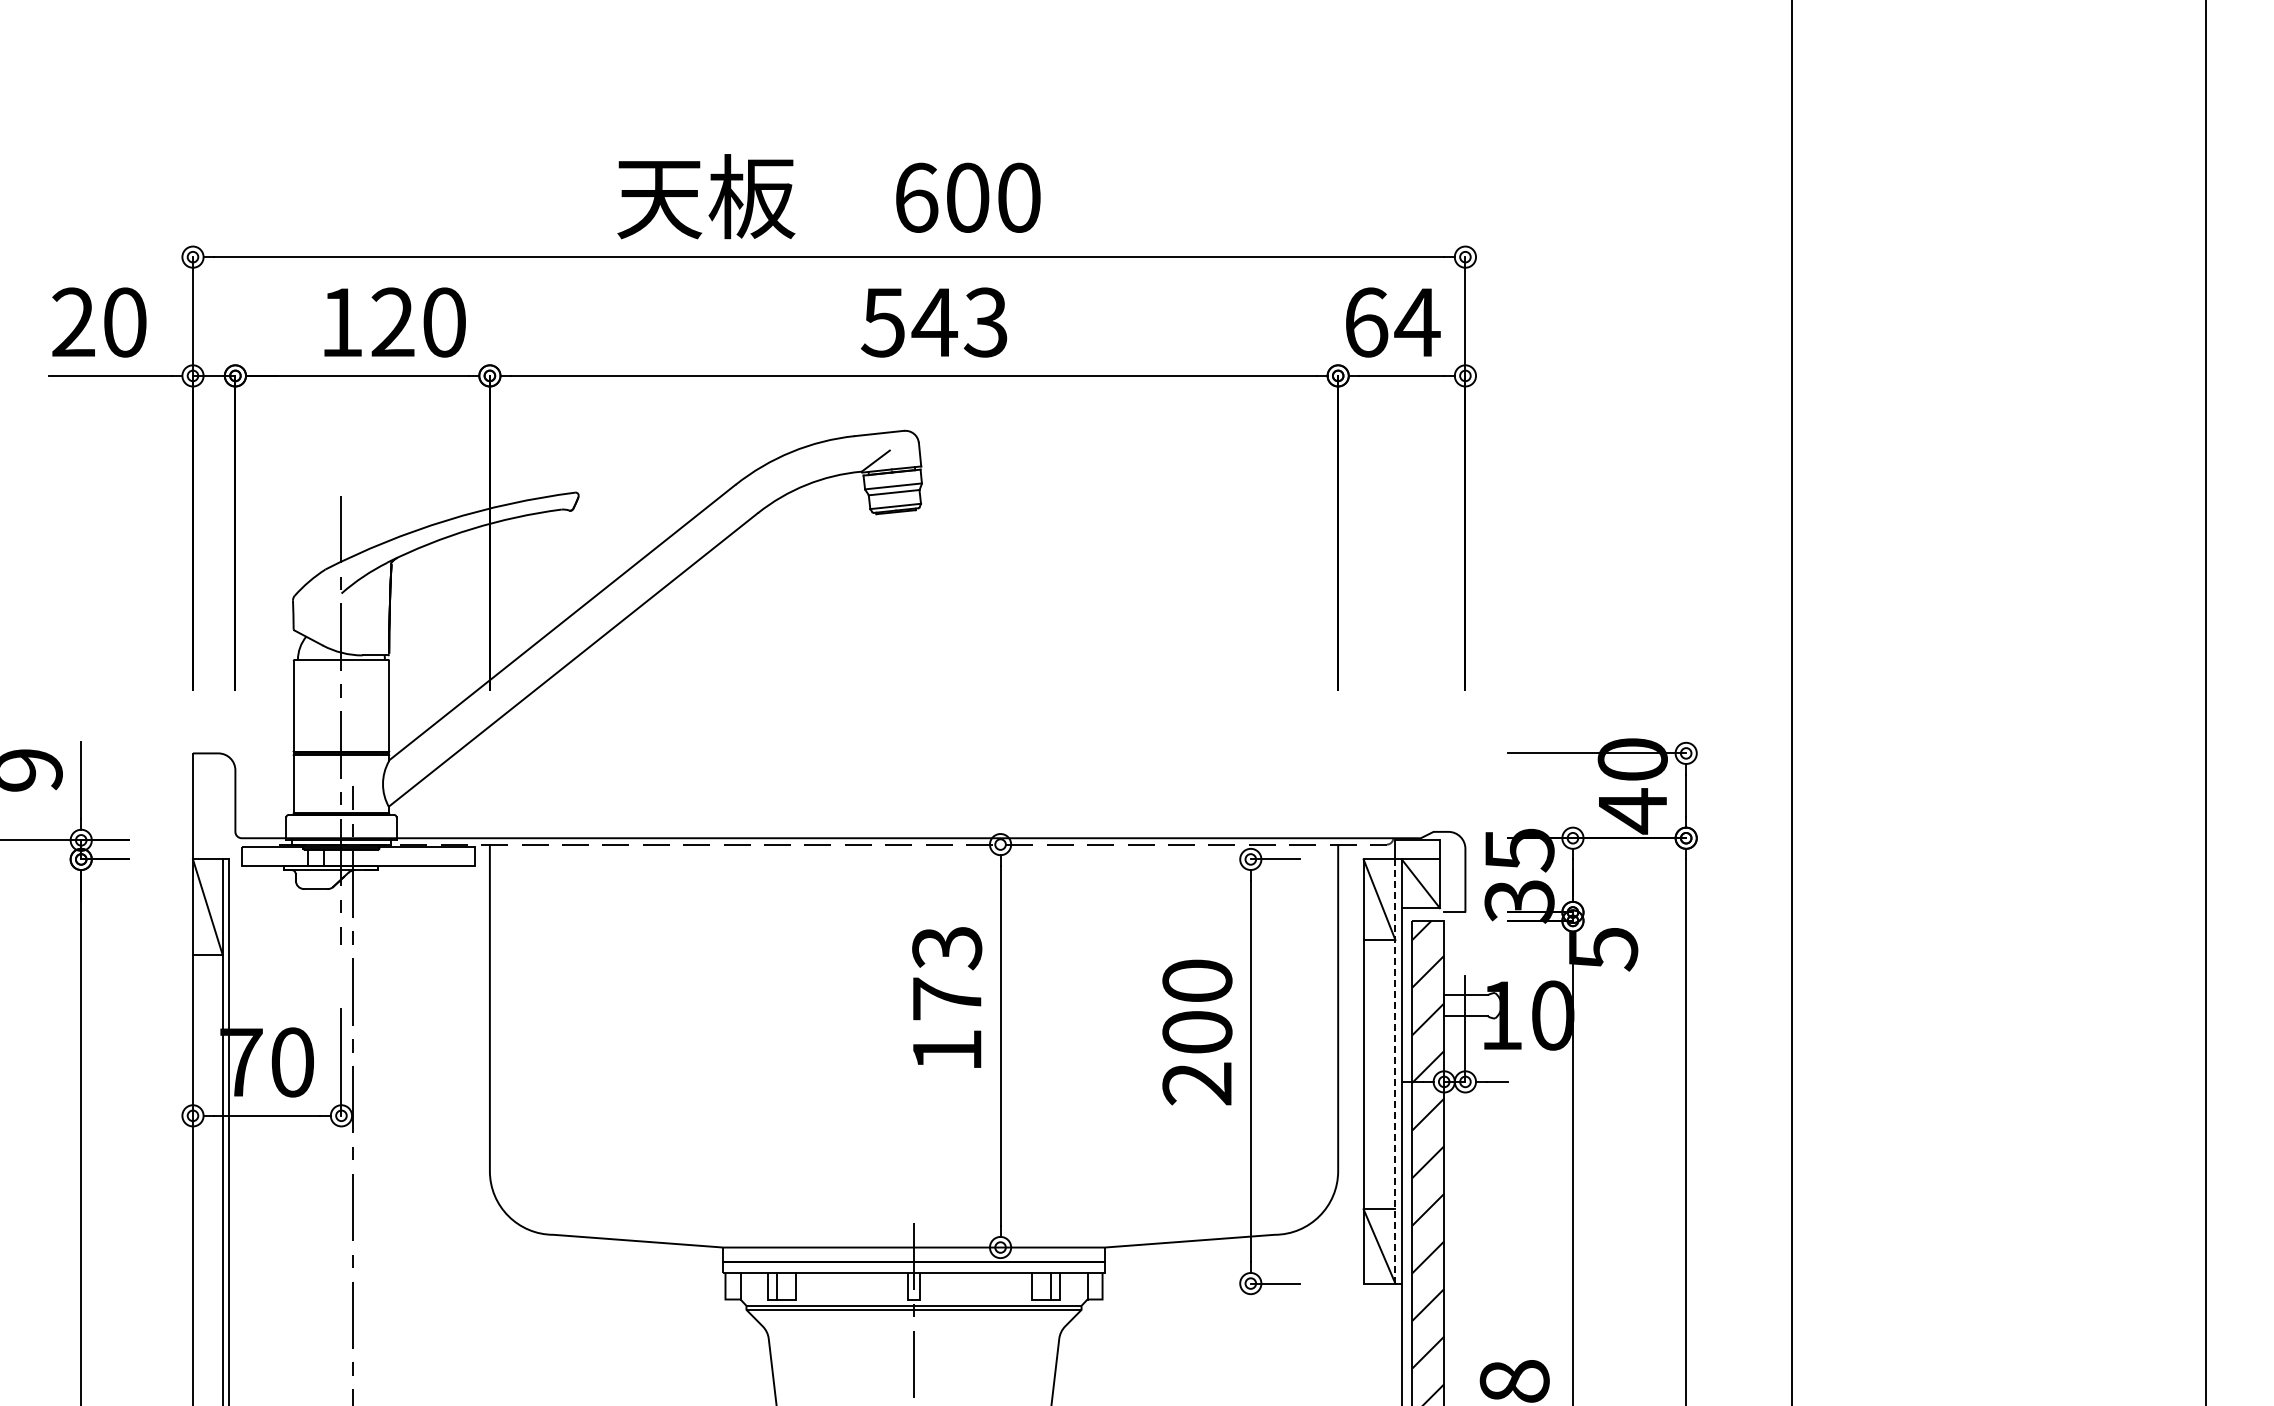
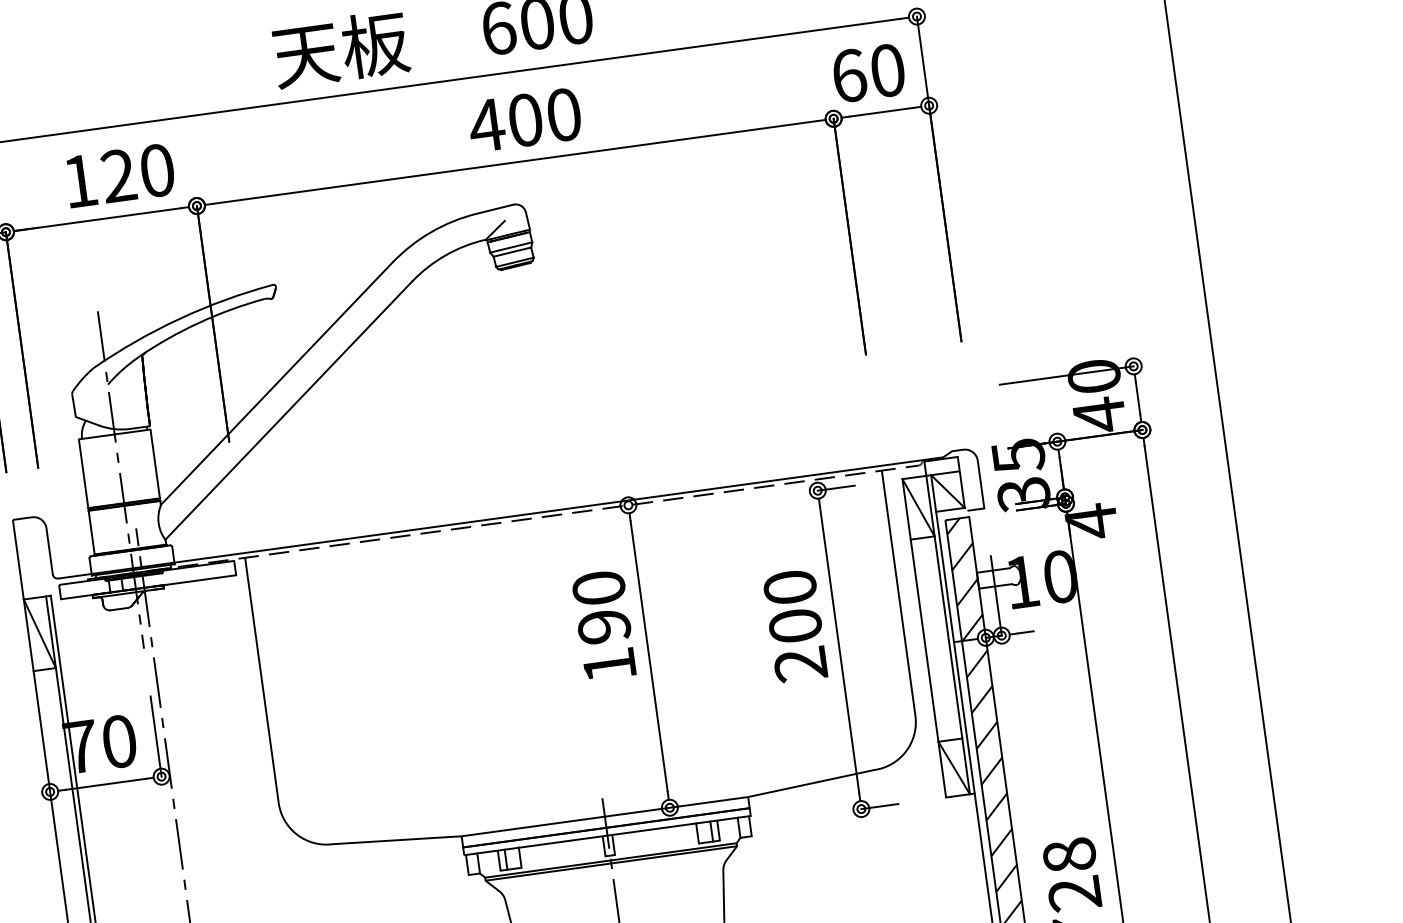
text: (933, 322) -> (524, 120), 543 -> 400
text: (1417, 322) -> (887, 70), 64 -> 60
text: (1603, 949) -> (1091, 522), 5 -> 4
text: (947, 973) -> (601, 607), 173 -> 190
line: (1395, 1072) -> (948, 635), dashed -> solid

